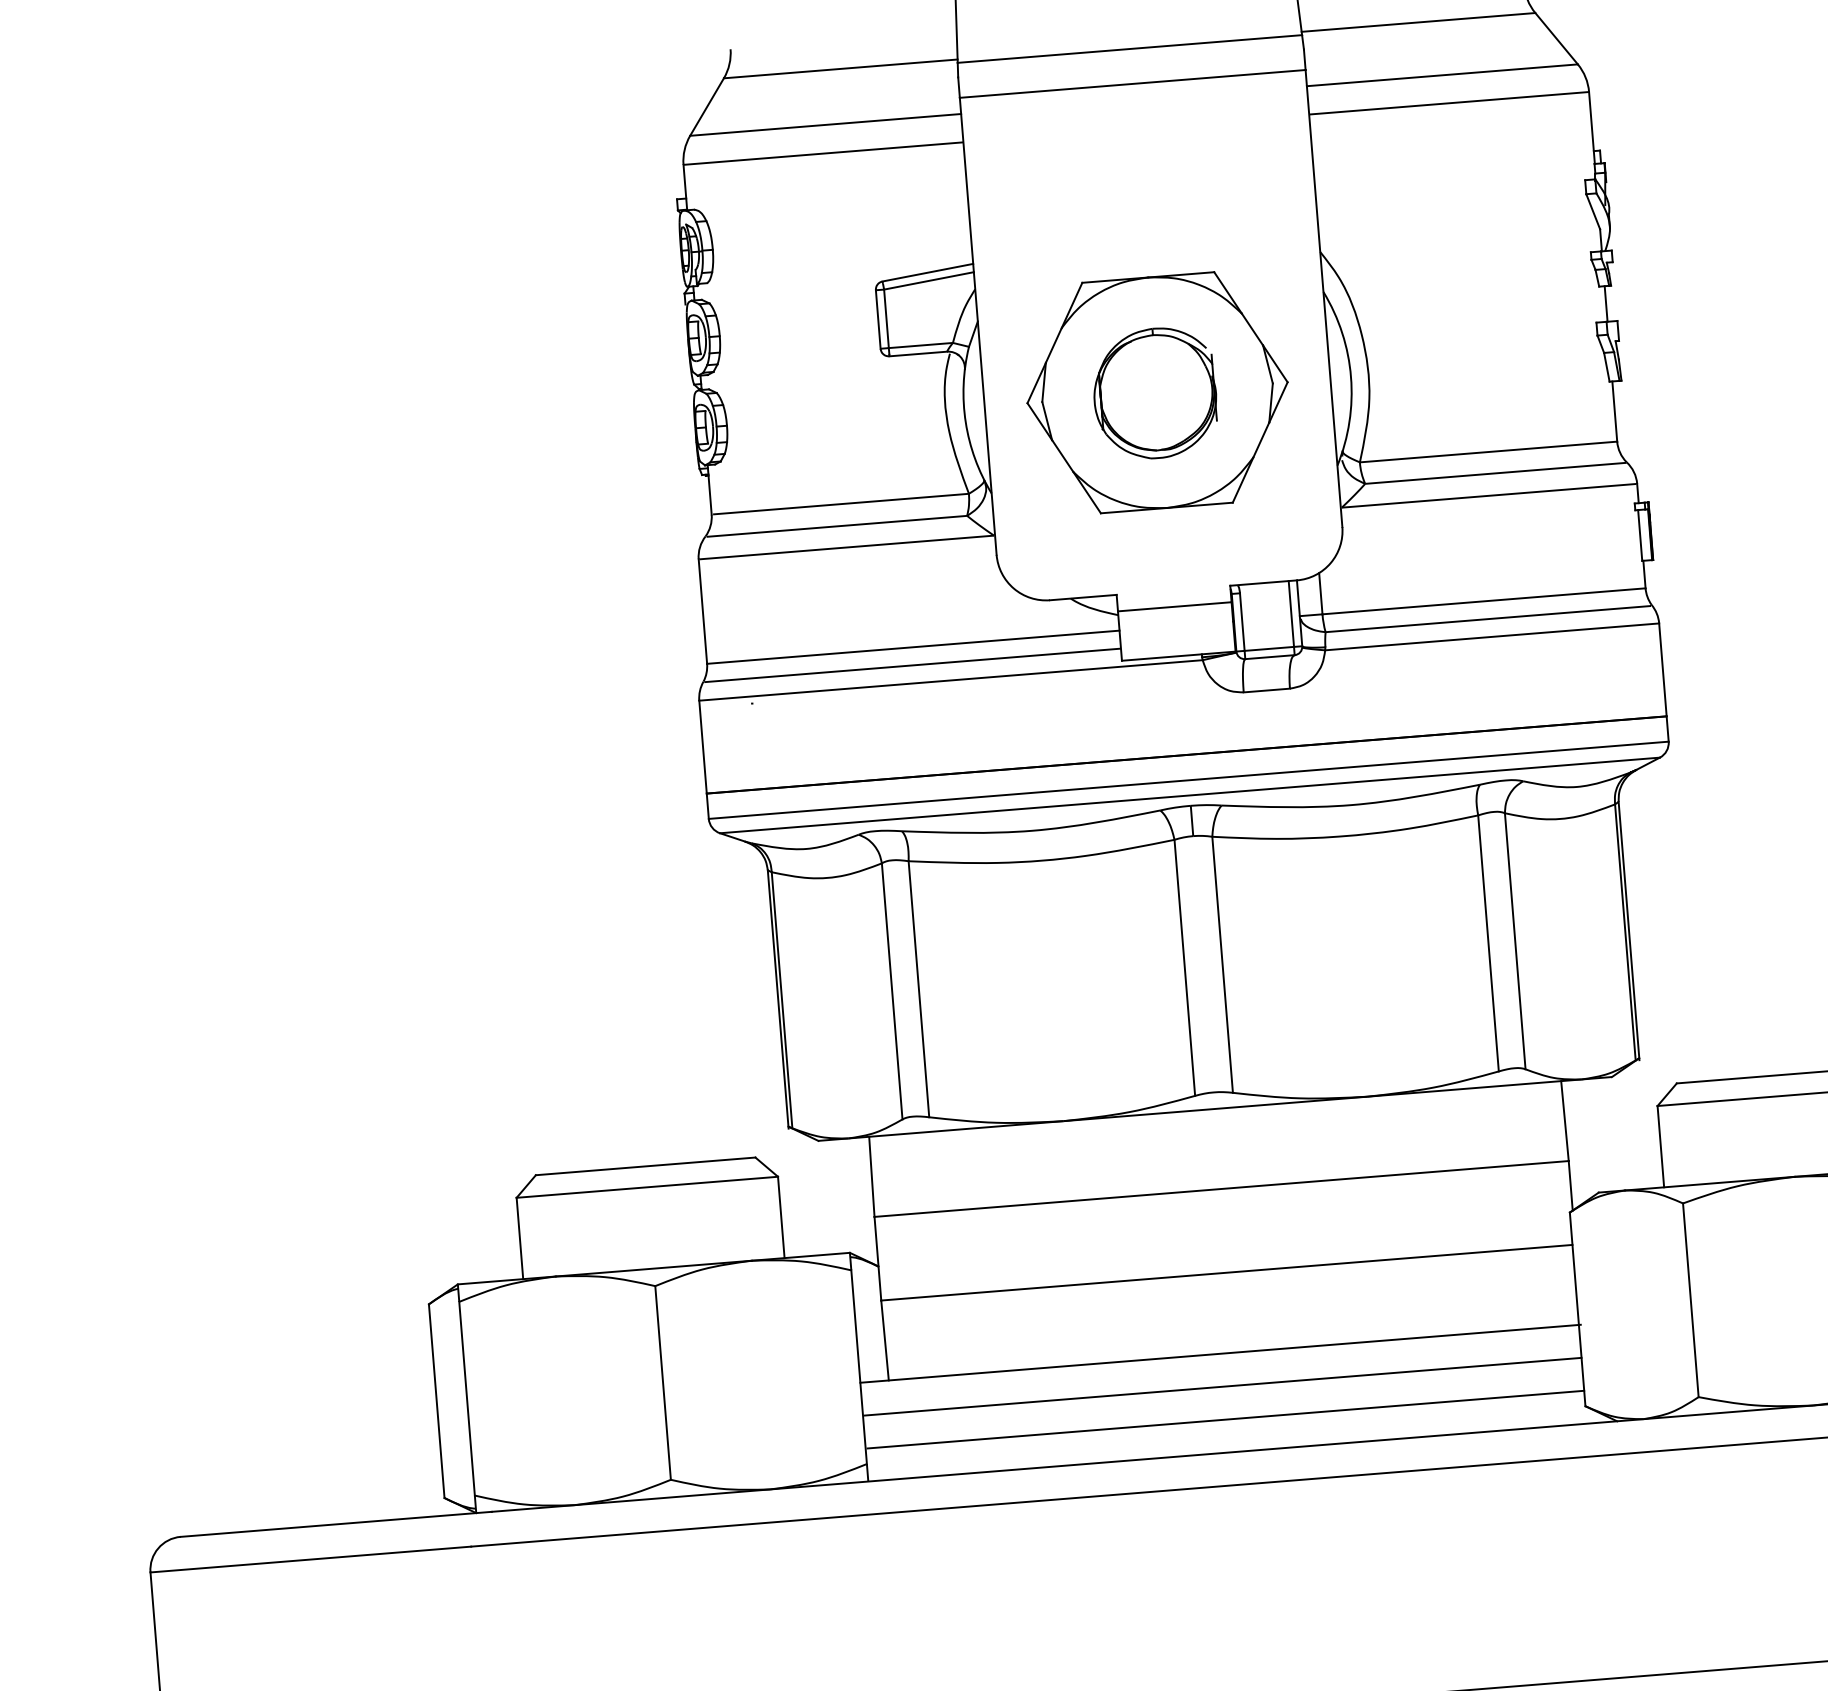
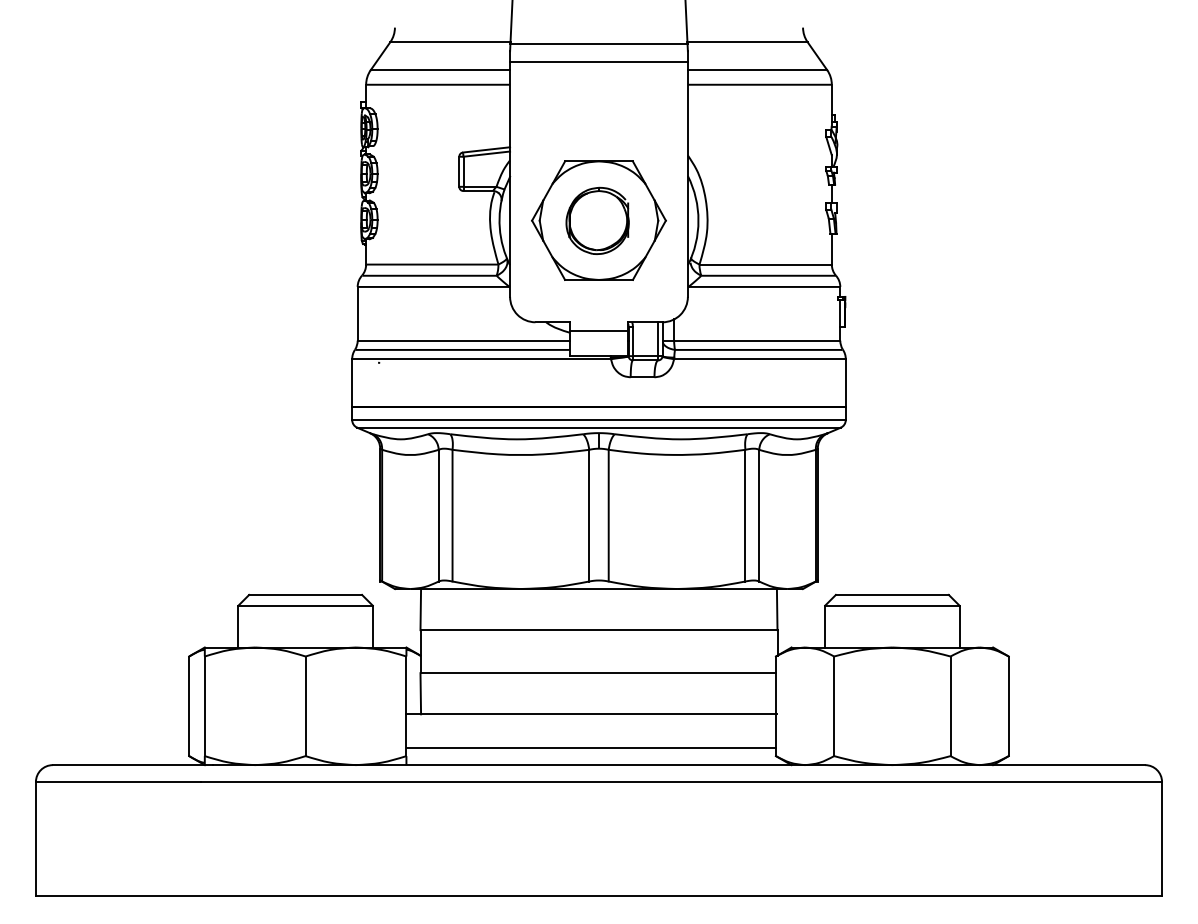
line: (1222, 1387) -> (591, 731), removed

